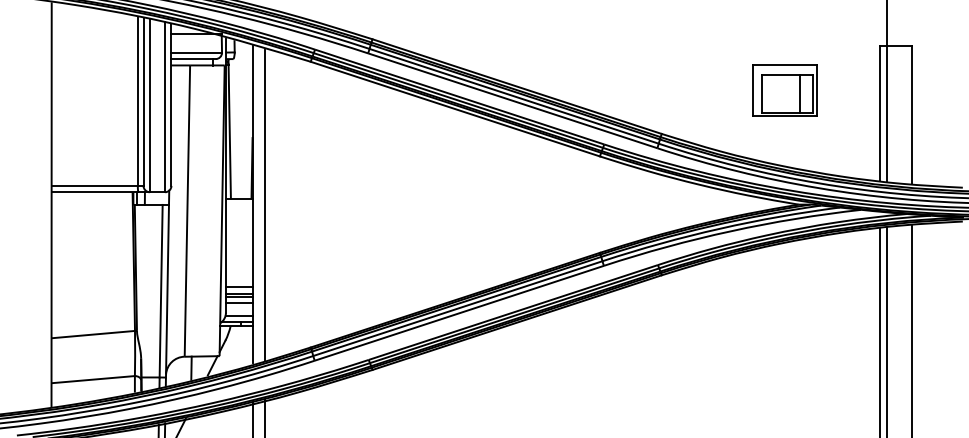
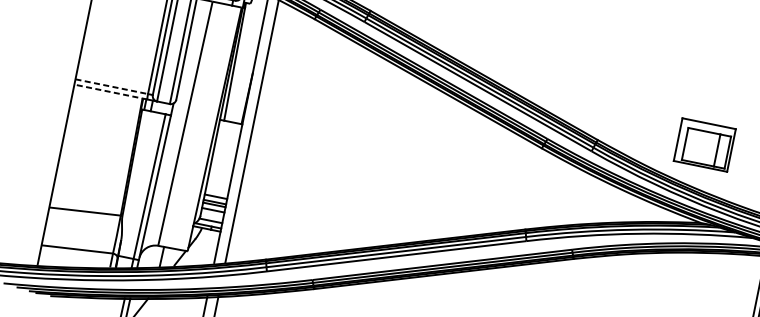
part: (784, 90) -> (704, 144), moved
line: (95, 185) -> (112, 86), solid -> dashed
line: (94, 192) -> (110, 92), solid -> dashed

